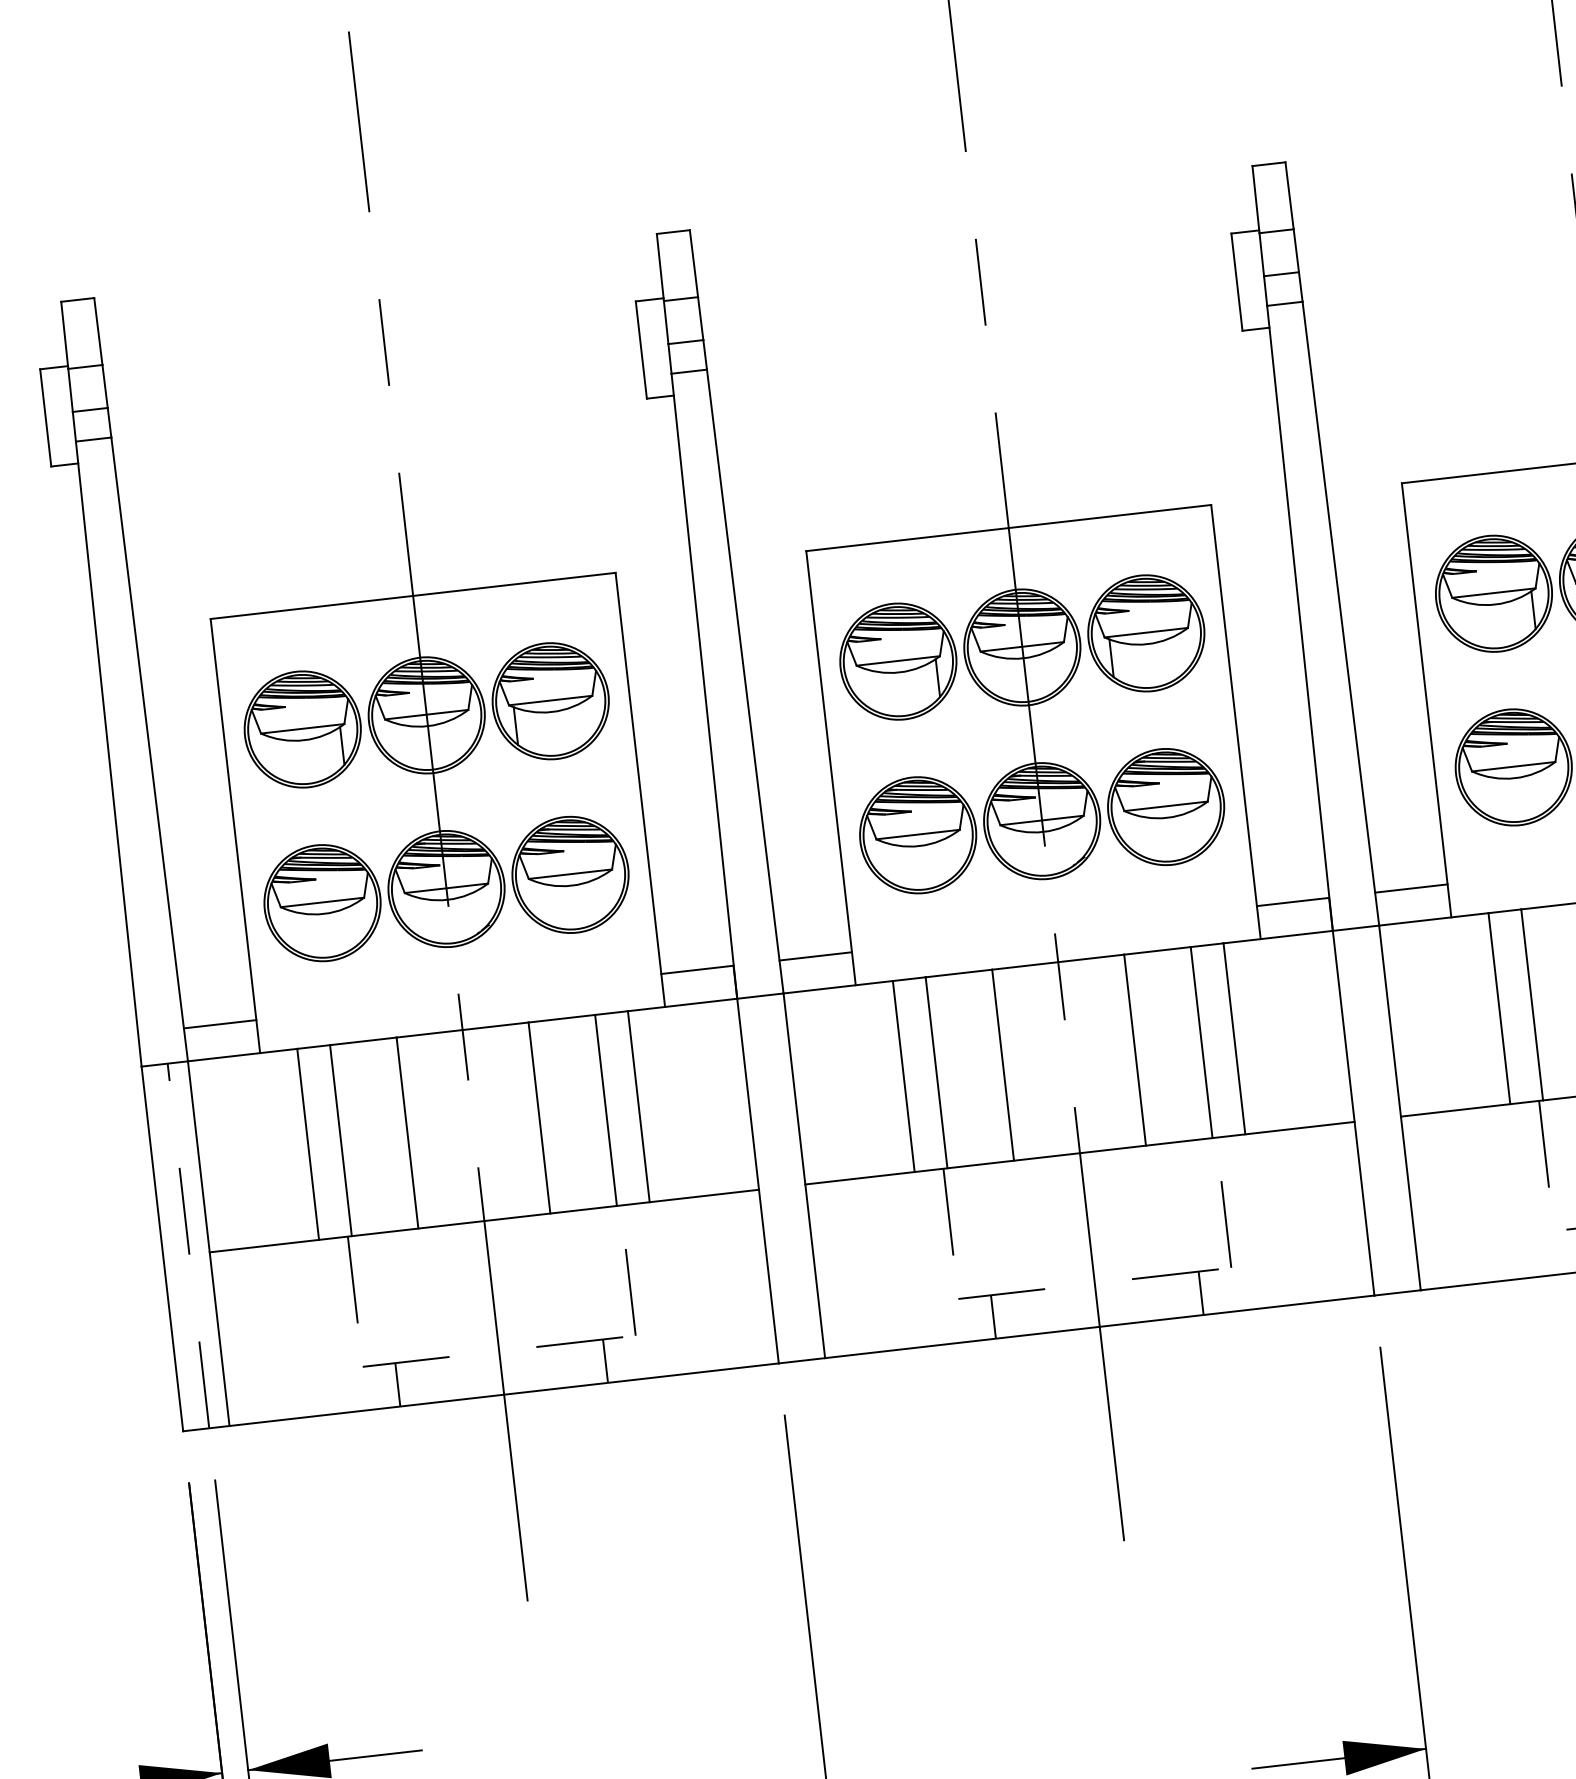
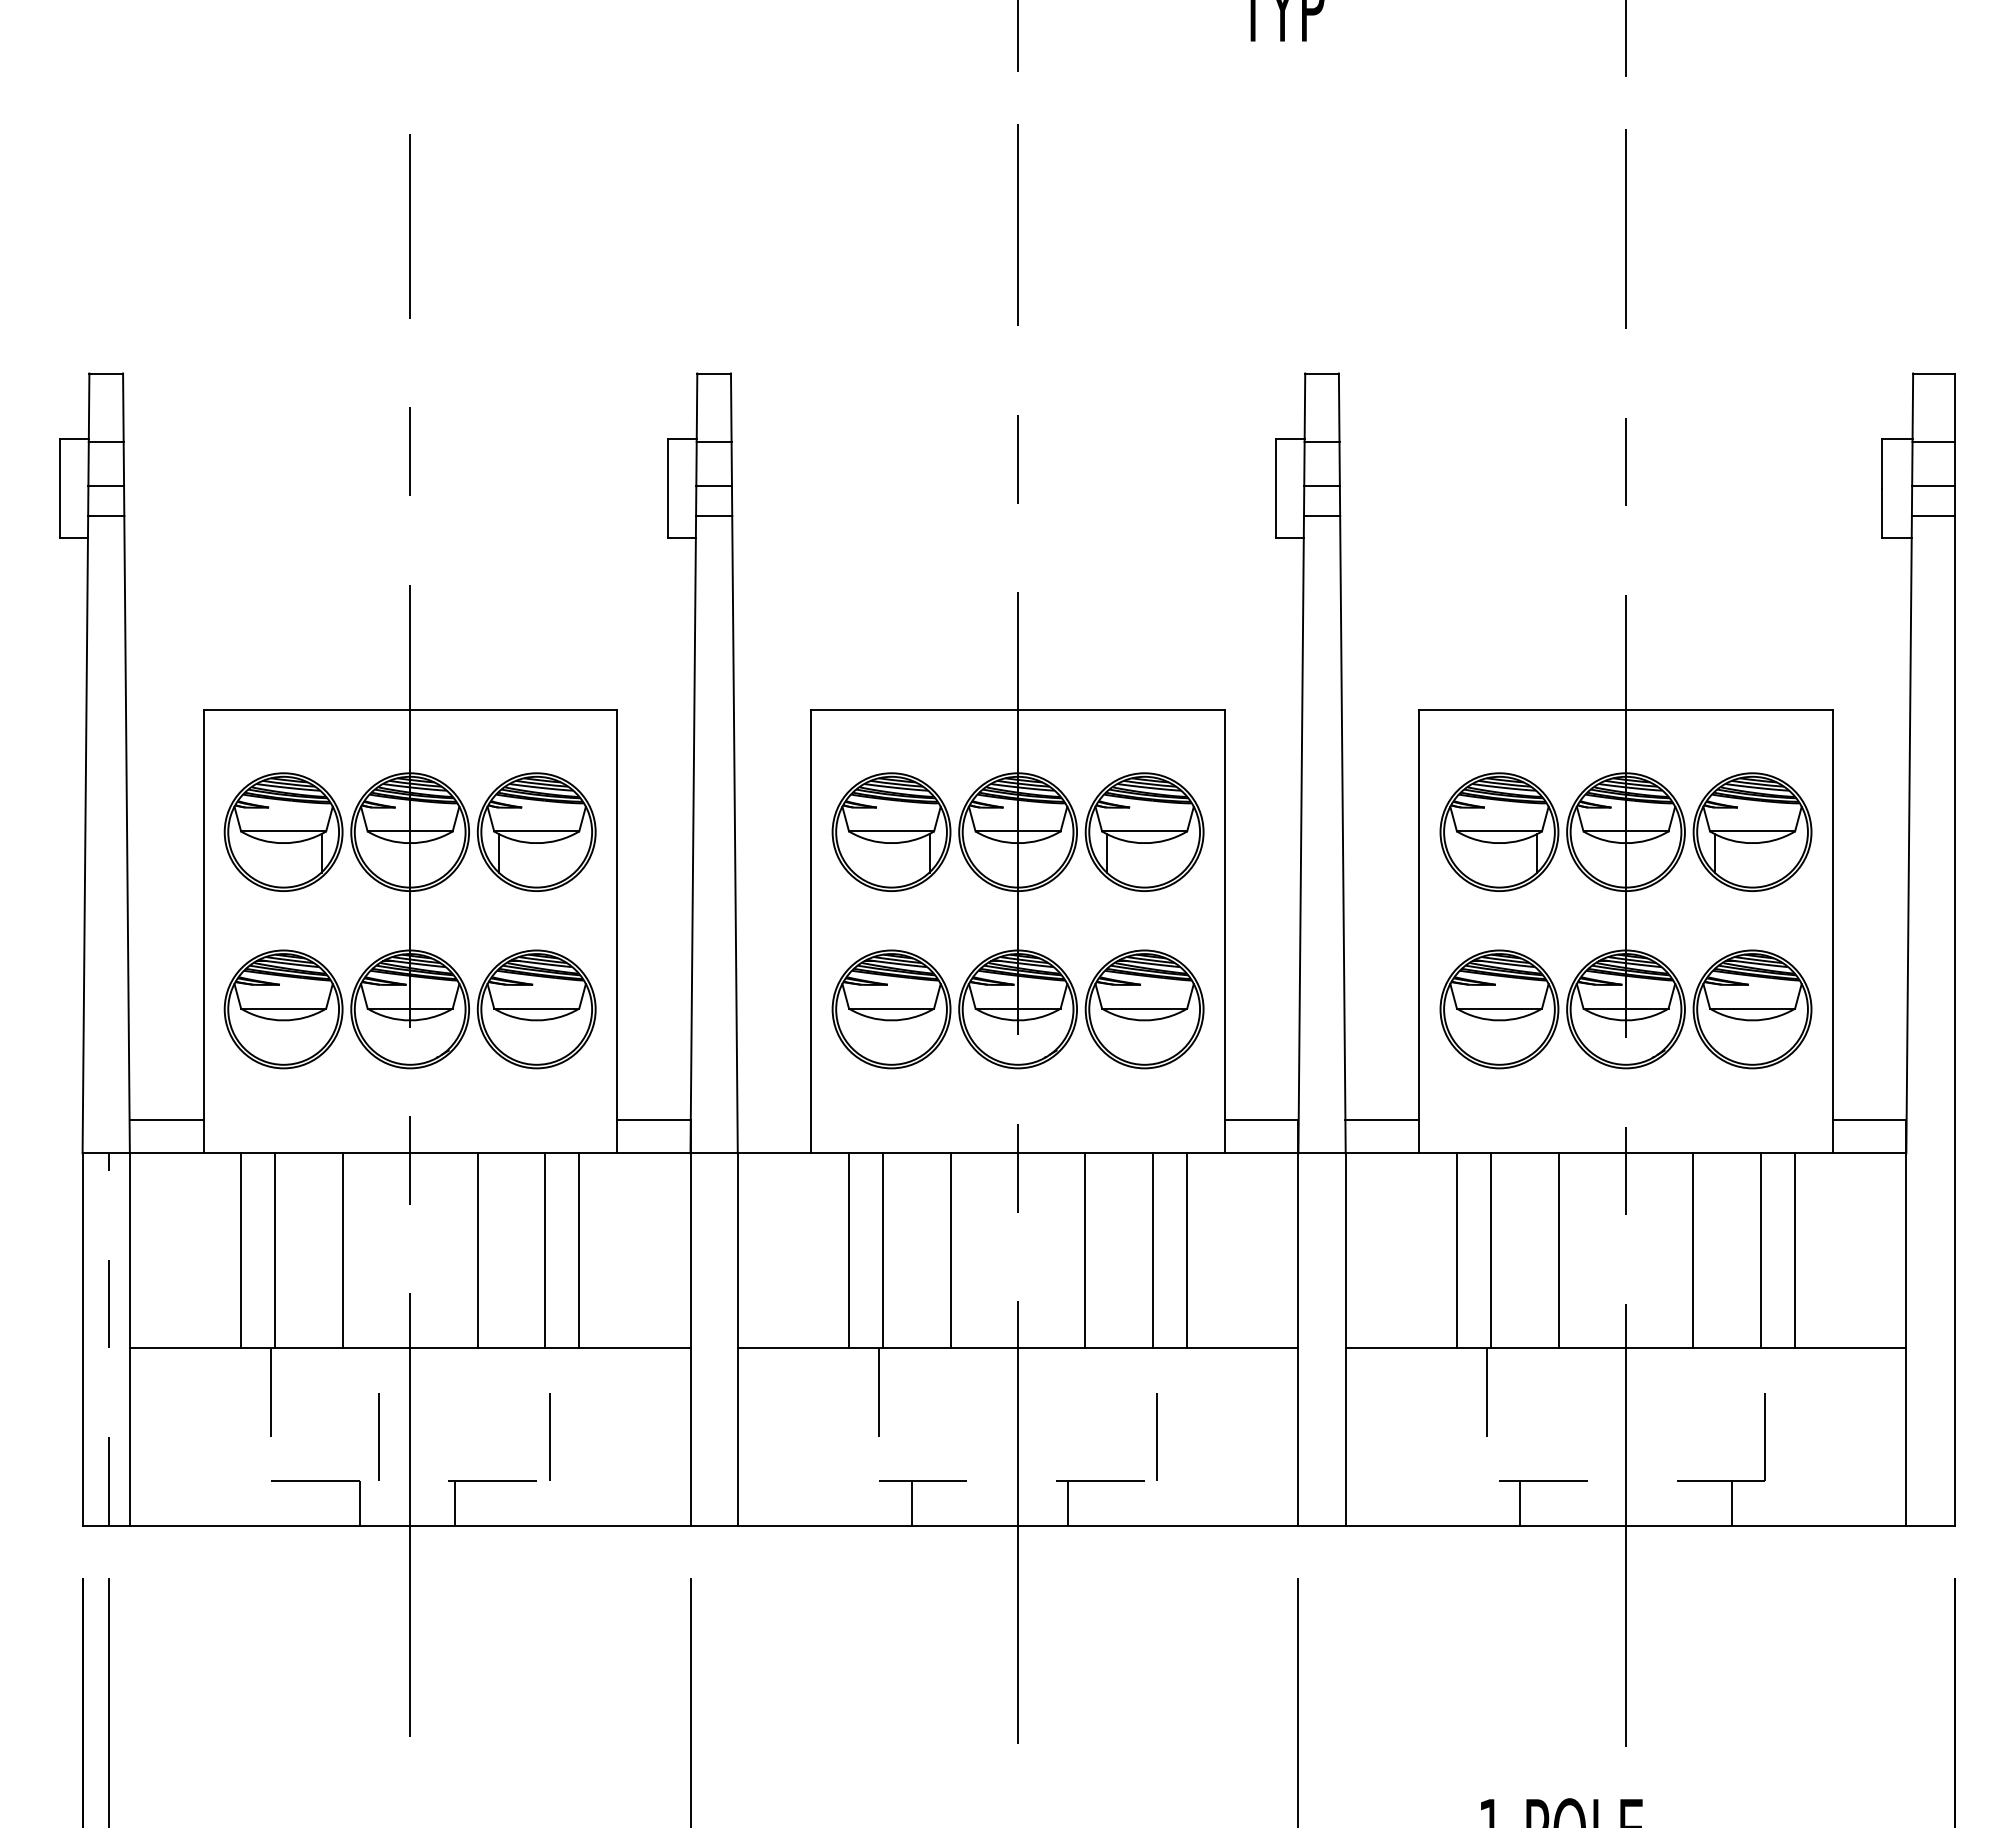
line: (815, 956) -> (774, 1119), removed
line: (1201, 1293) -> (1068, 1503), moved
line: (463, 1311) -> (378, 1436), added
line: (605, 1361) -> (455, 1503), moved
line: (398, 1384) -> (360, 1503), moved

